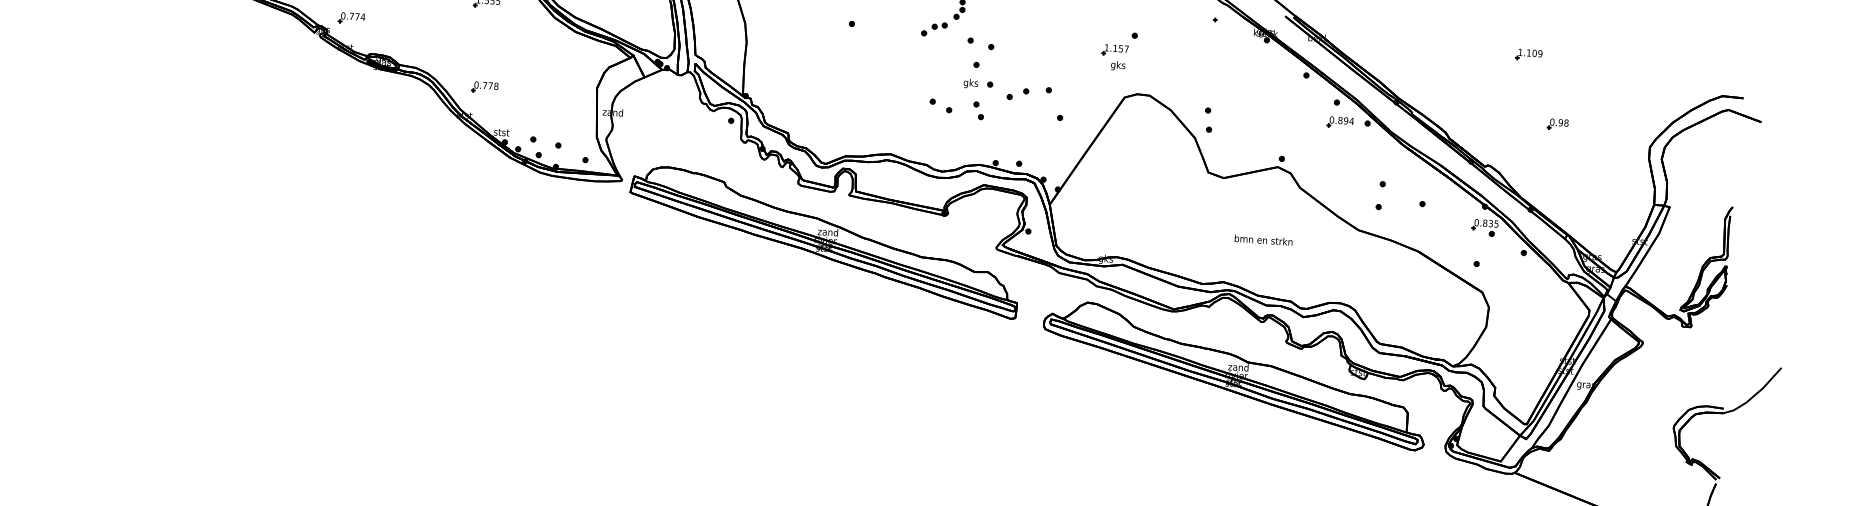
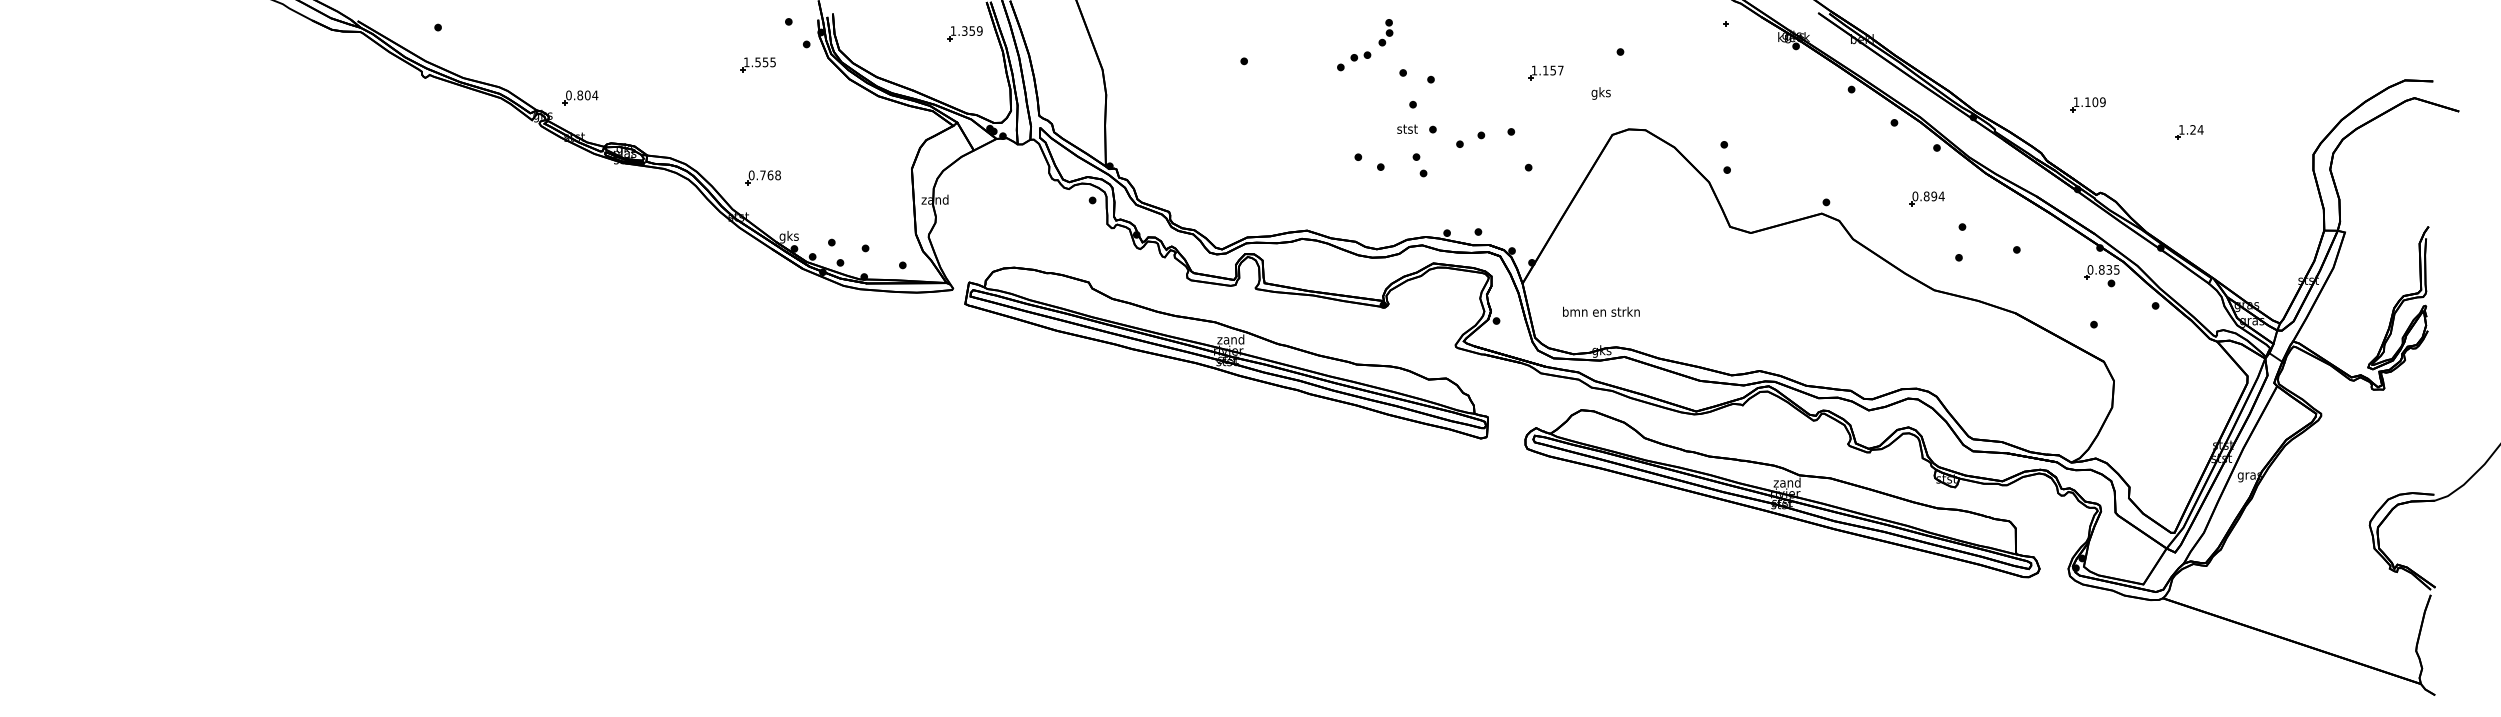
text: (354, 16) -> (583, 95), 0.774 -> 0.804
part: (1115, 49) -> (1545, 72), moved
part: (1528, 54) -> (2087, 104), moved
text: (971, 83) -> (1407, 129), gks -> stst
text: (490, 86) -> (770, 175), 0.778 -> 0.768
part: (1340, 122) -> (1926, 198), moved
text: (1559, 122) -> (2191, 129), 0.98 -> 1.24
text: (501, 133) -> (789, 237), stst -> gks
text: (1263, 239) -> (1601, 311), moved

